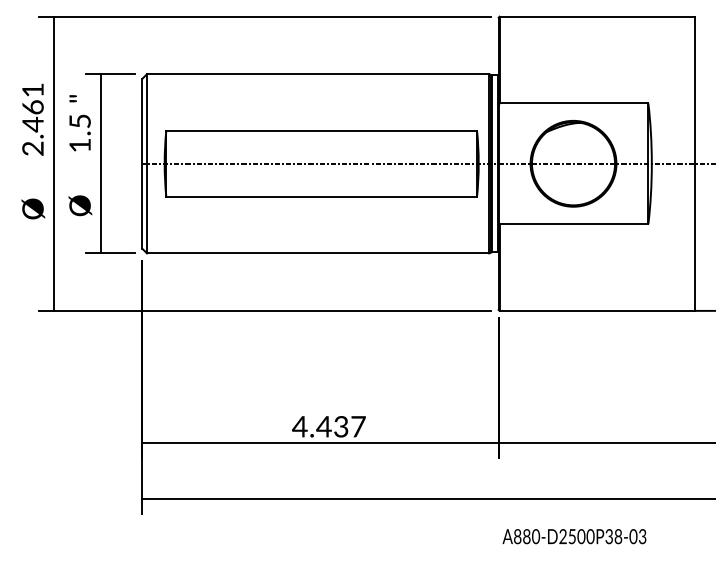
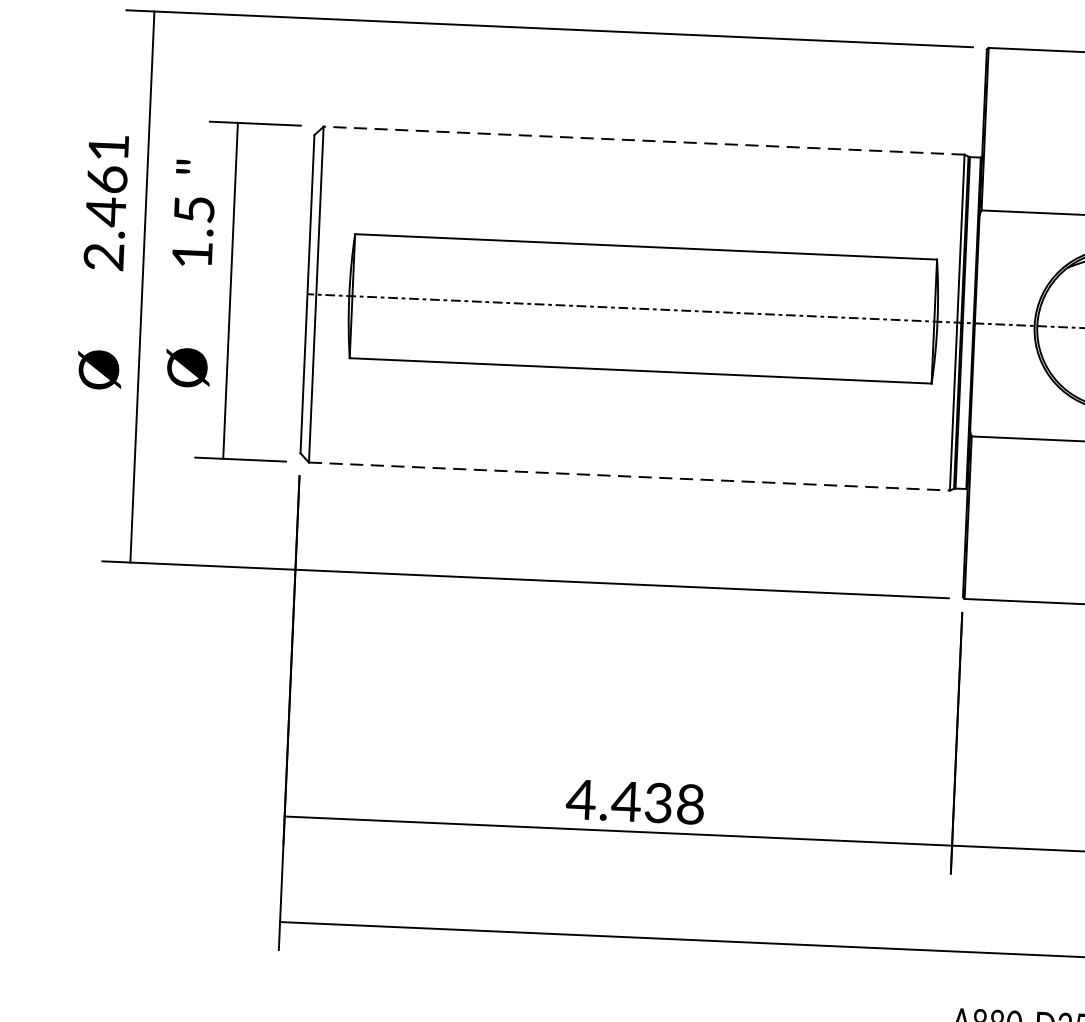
line: (317, 74) -> (642, 141), solid -> dashed
line: (318, 253) -> (630, 476), solid -> dashed
text: (358, 426) -> (690, 803), 4.437 -> 4.438

